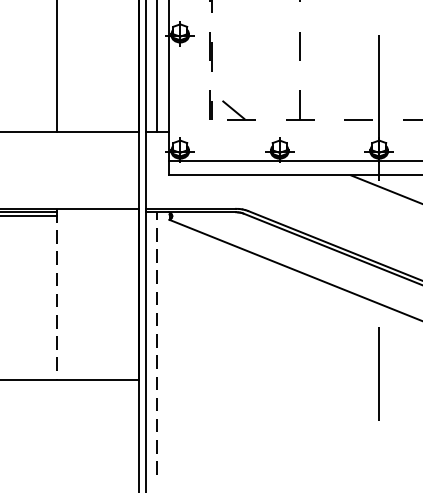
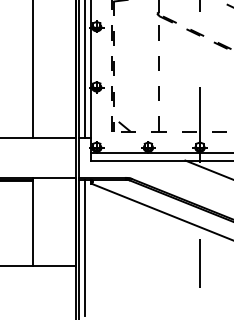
line: (58, 294) -> (33, 222), dashed -> solid
line: (156, 342) -> (84, 247), dashed -> solid

